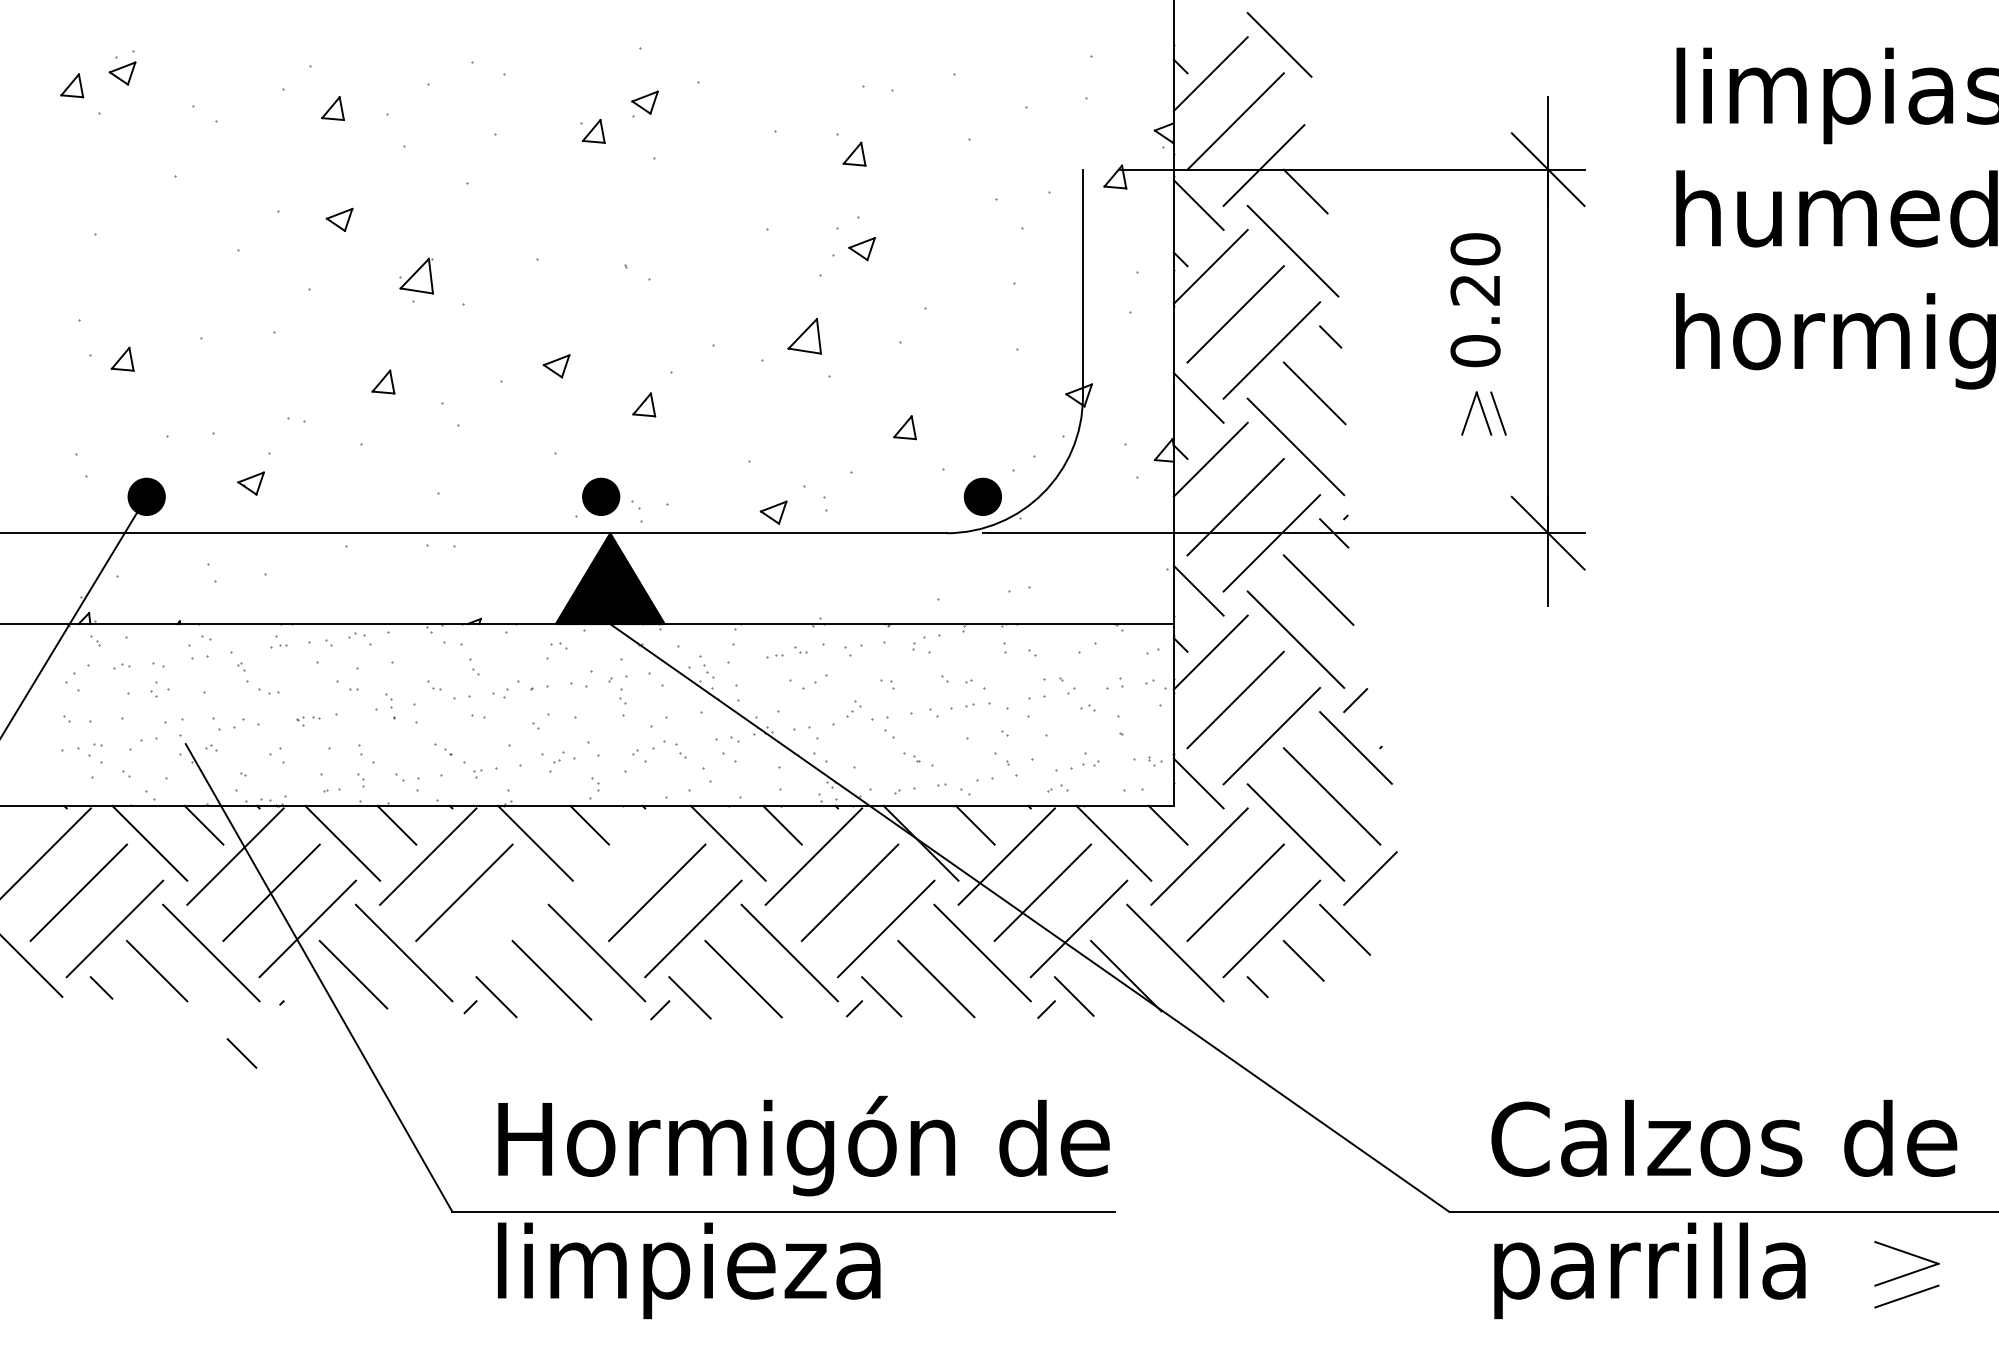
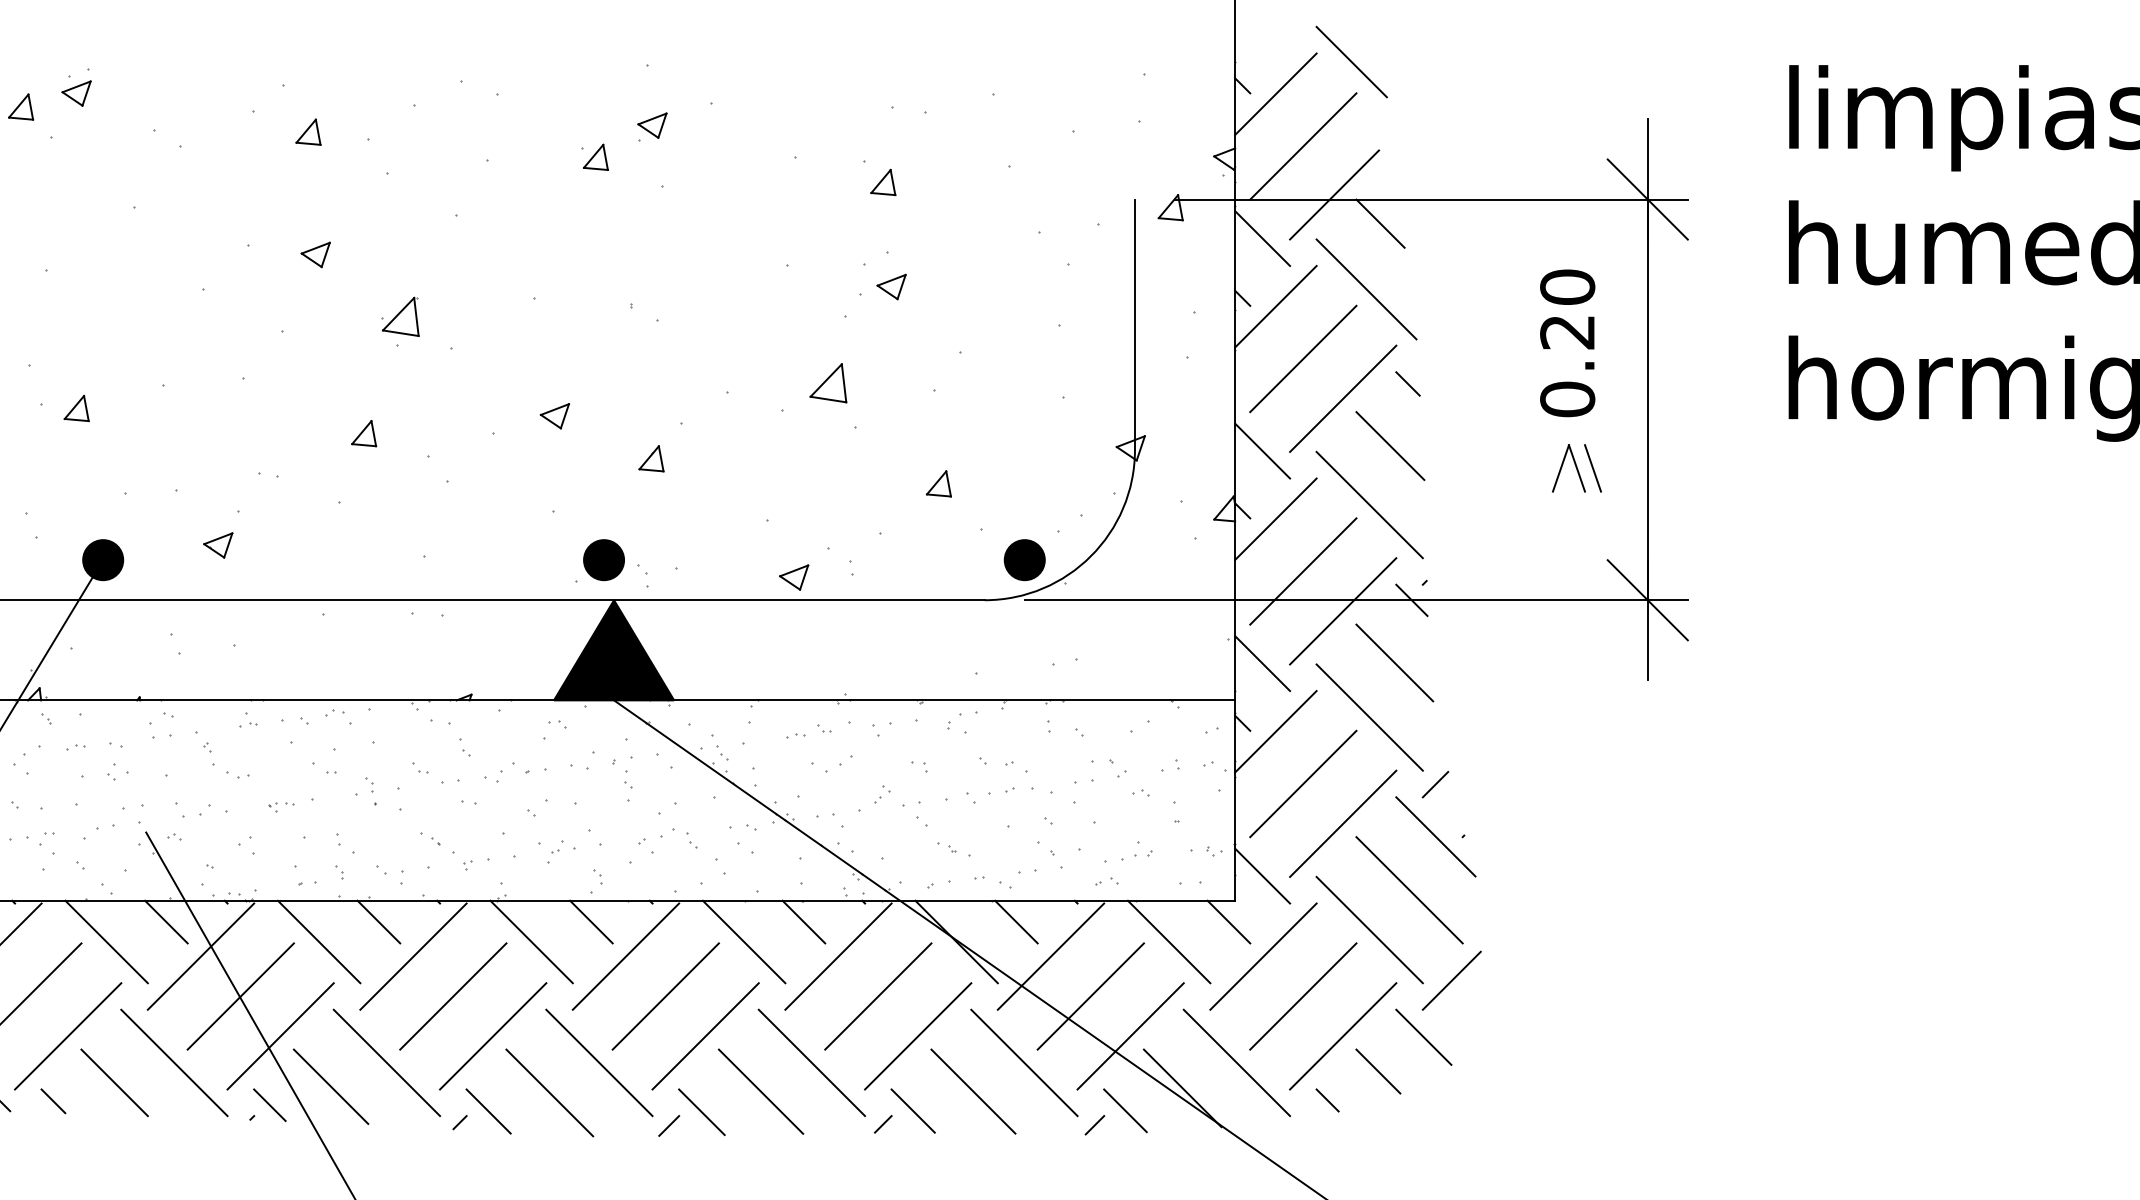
line: (620, 856) -> (625, 956), added
line: (500, 928) -> (493, 1035), added
line: (241, 1053) -> (269, 1105), moved

